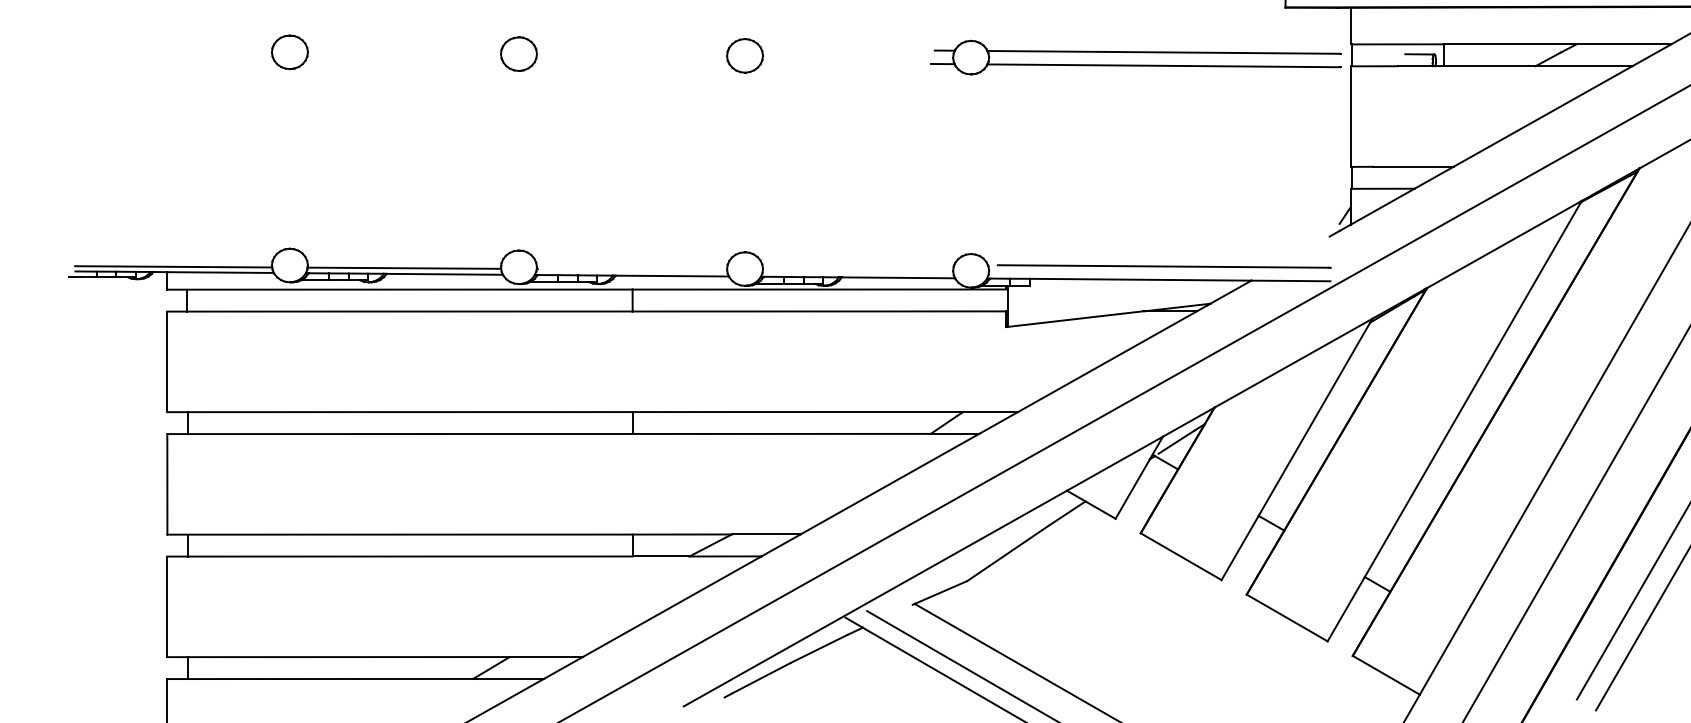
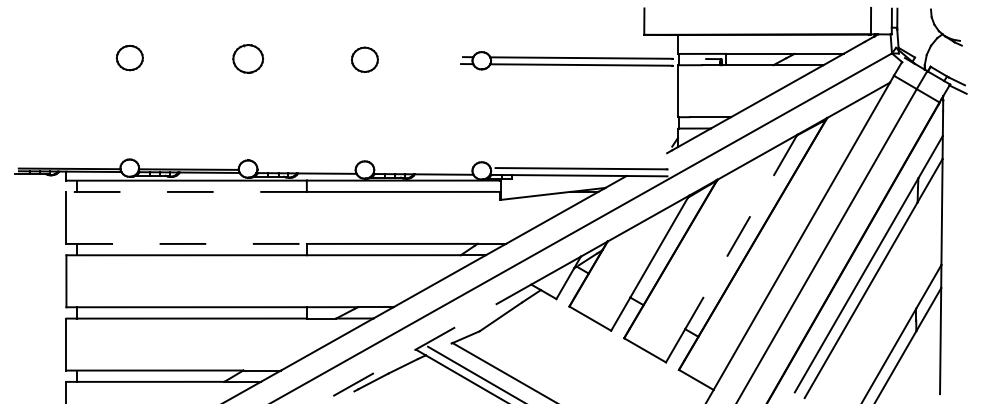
part: (289, 51) -> (129, 57), size x1.4
part: (517, 53) -> (247, 58), size x1.6
part: (744, 55) -> (364, 59), size x1.4
line: (399, 310) -> (186, 191), solid -> dashed
line: (1473, 389) -> (741, 232), solid -> dashed
line: (401, 411) -> (187, 243), solid -> dashed
line: (875, 598) -> (432, 340), solid -> dashed

